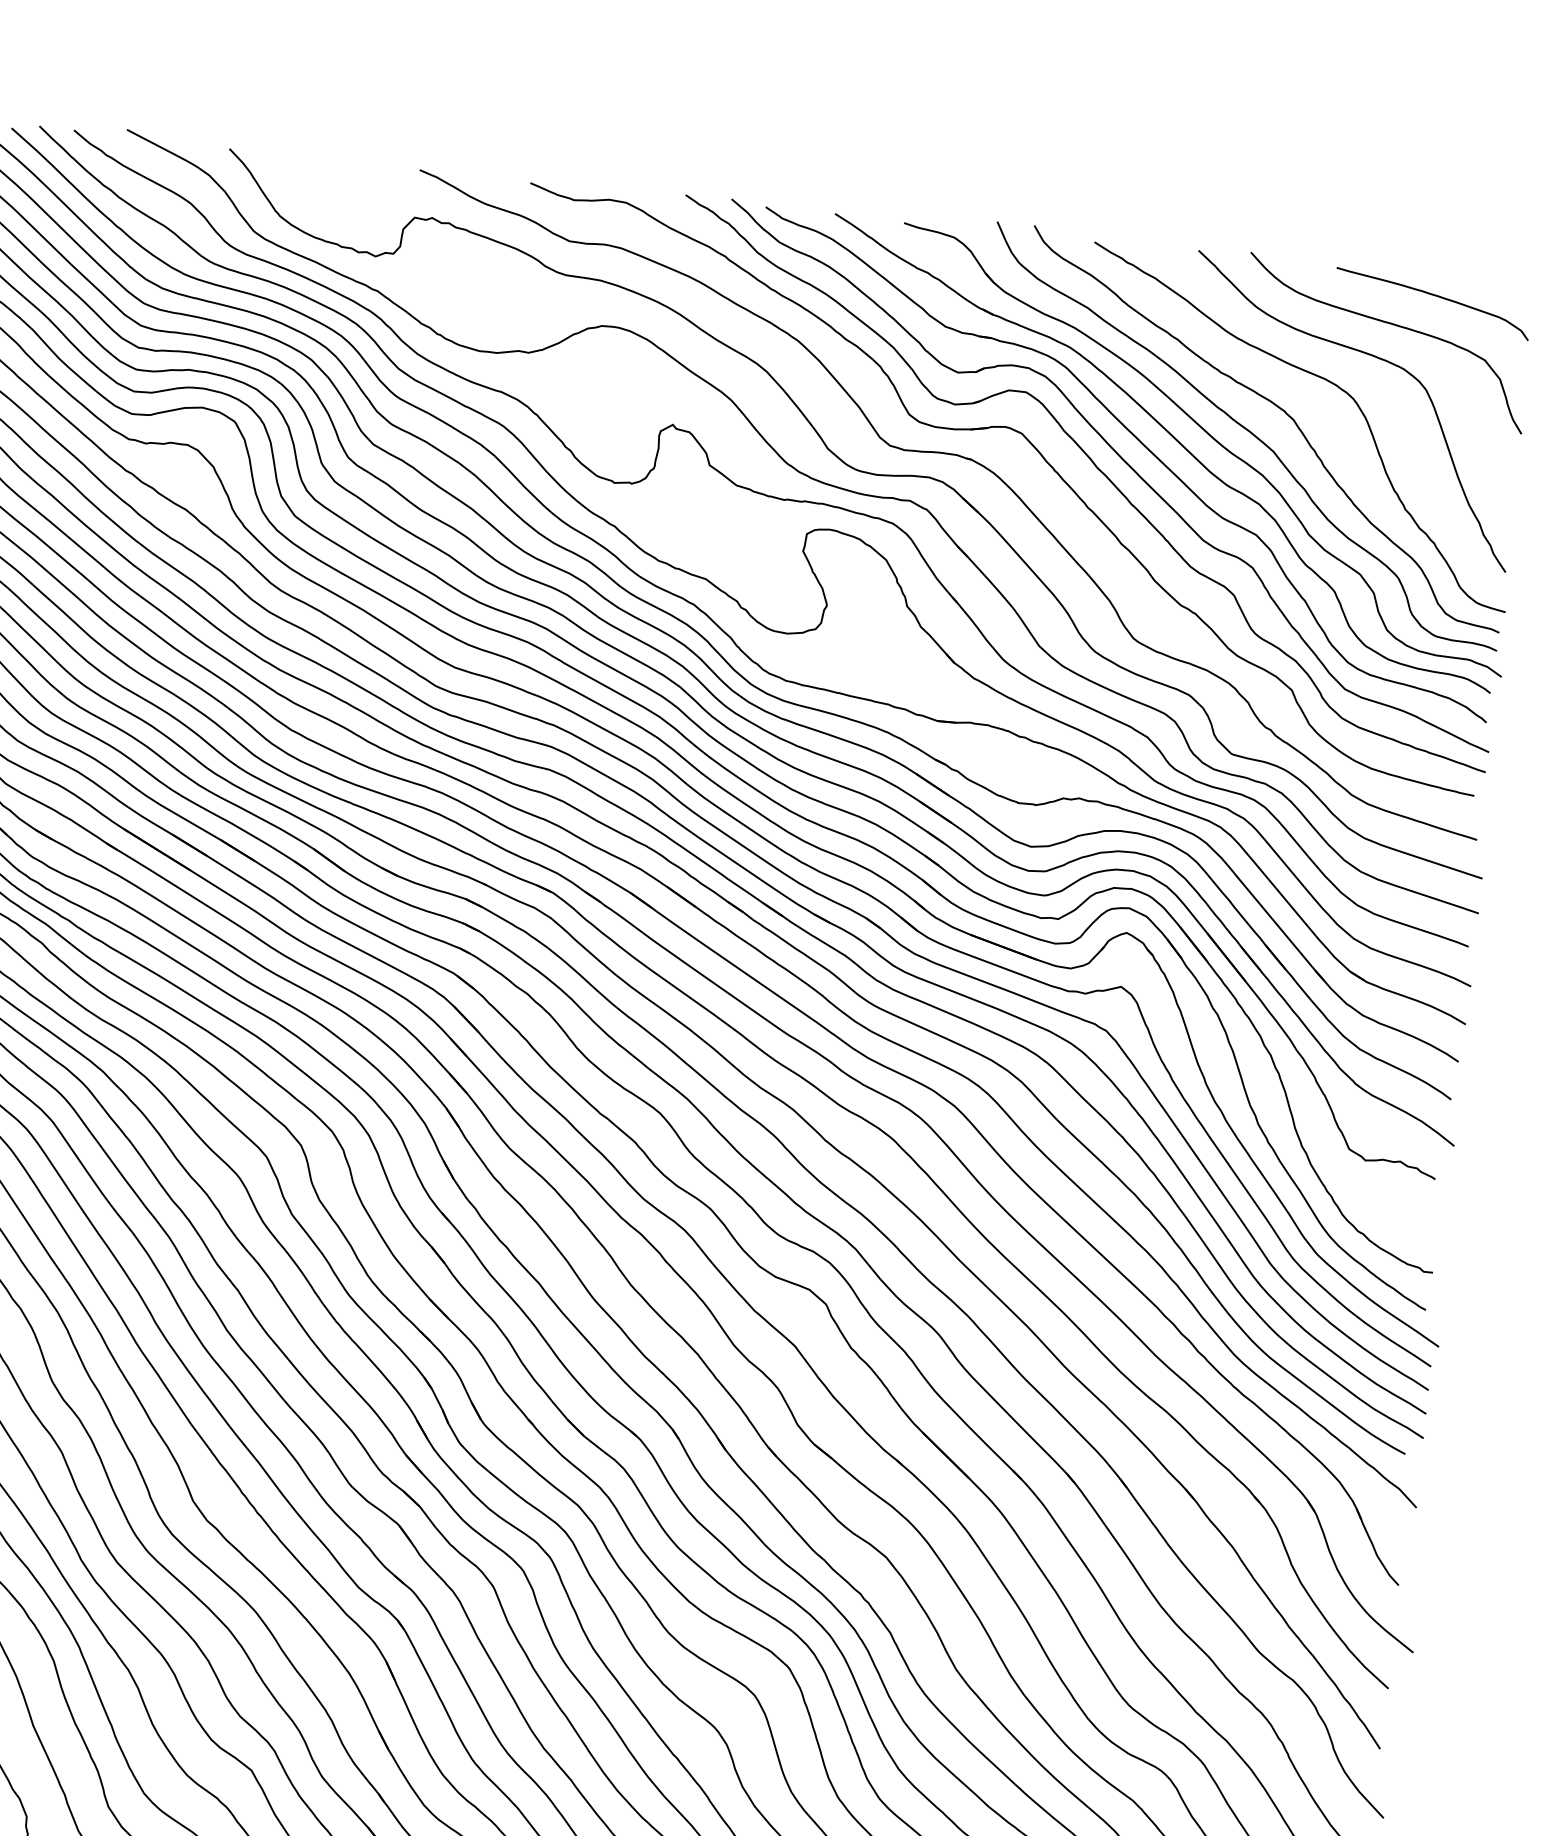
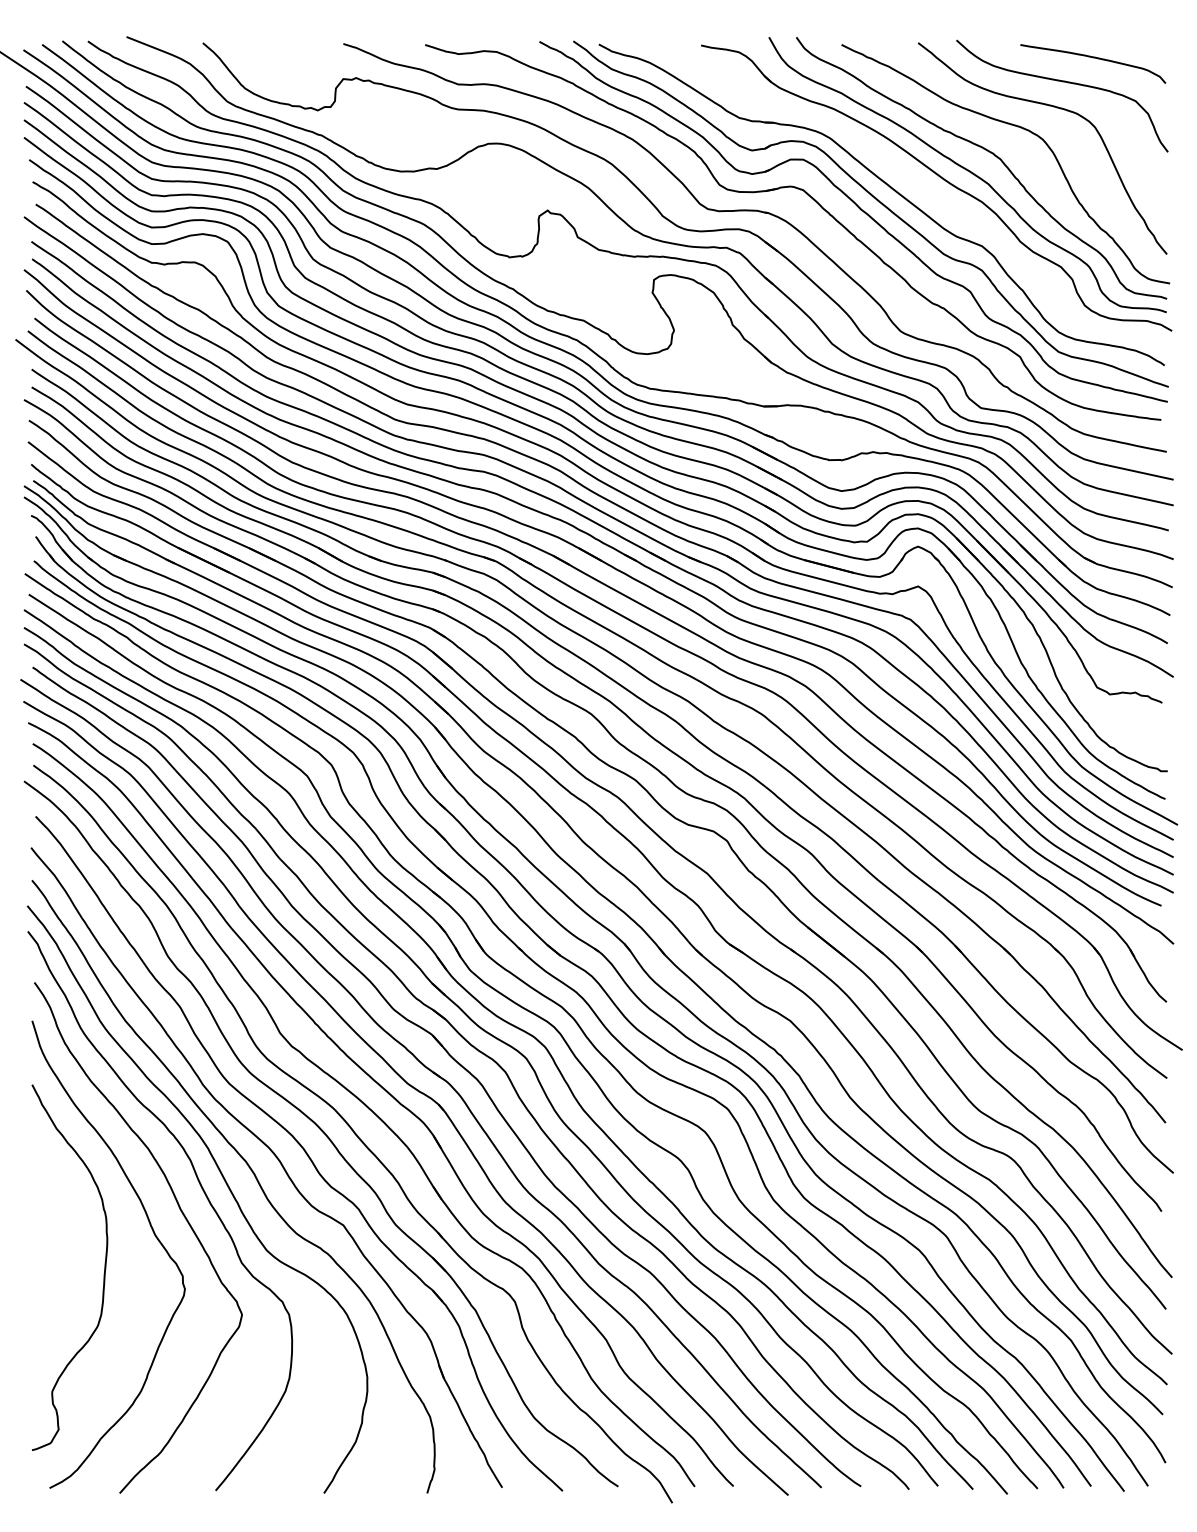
part: (1176, 442) -> (916, 184), removed

